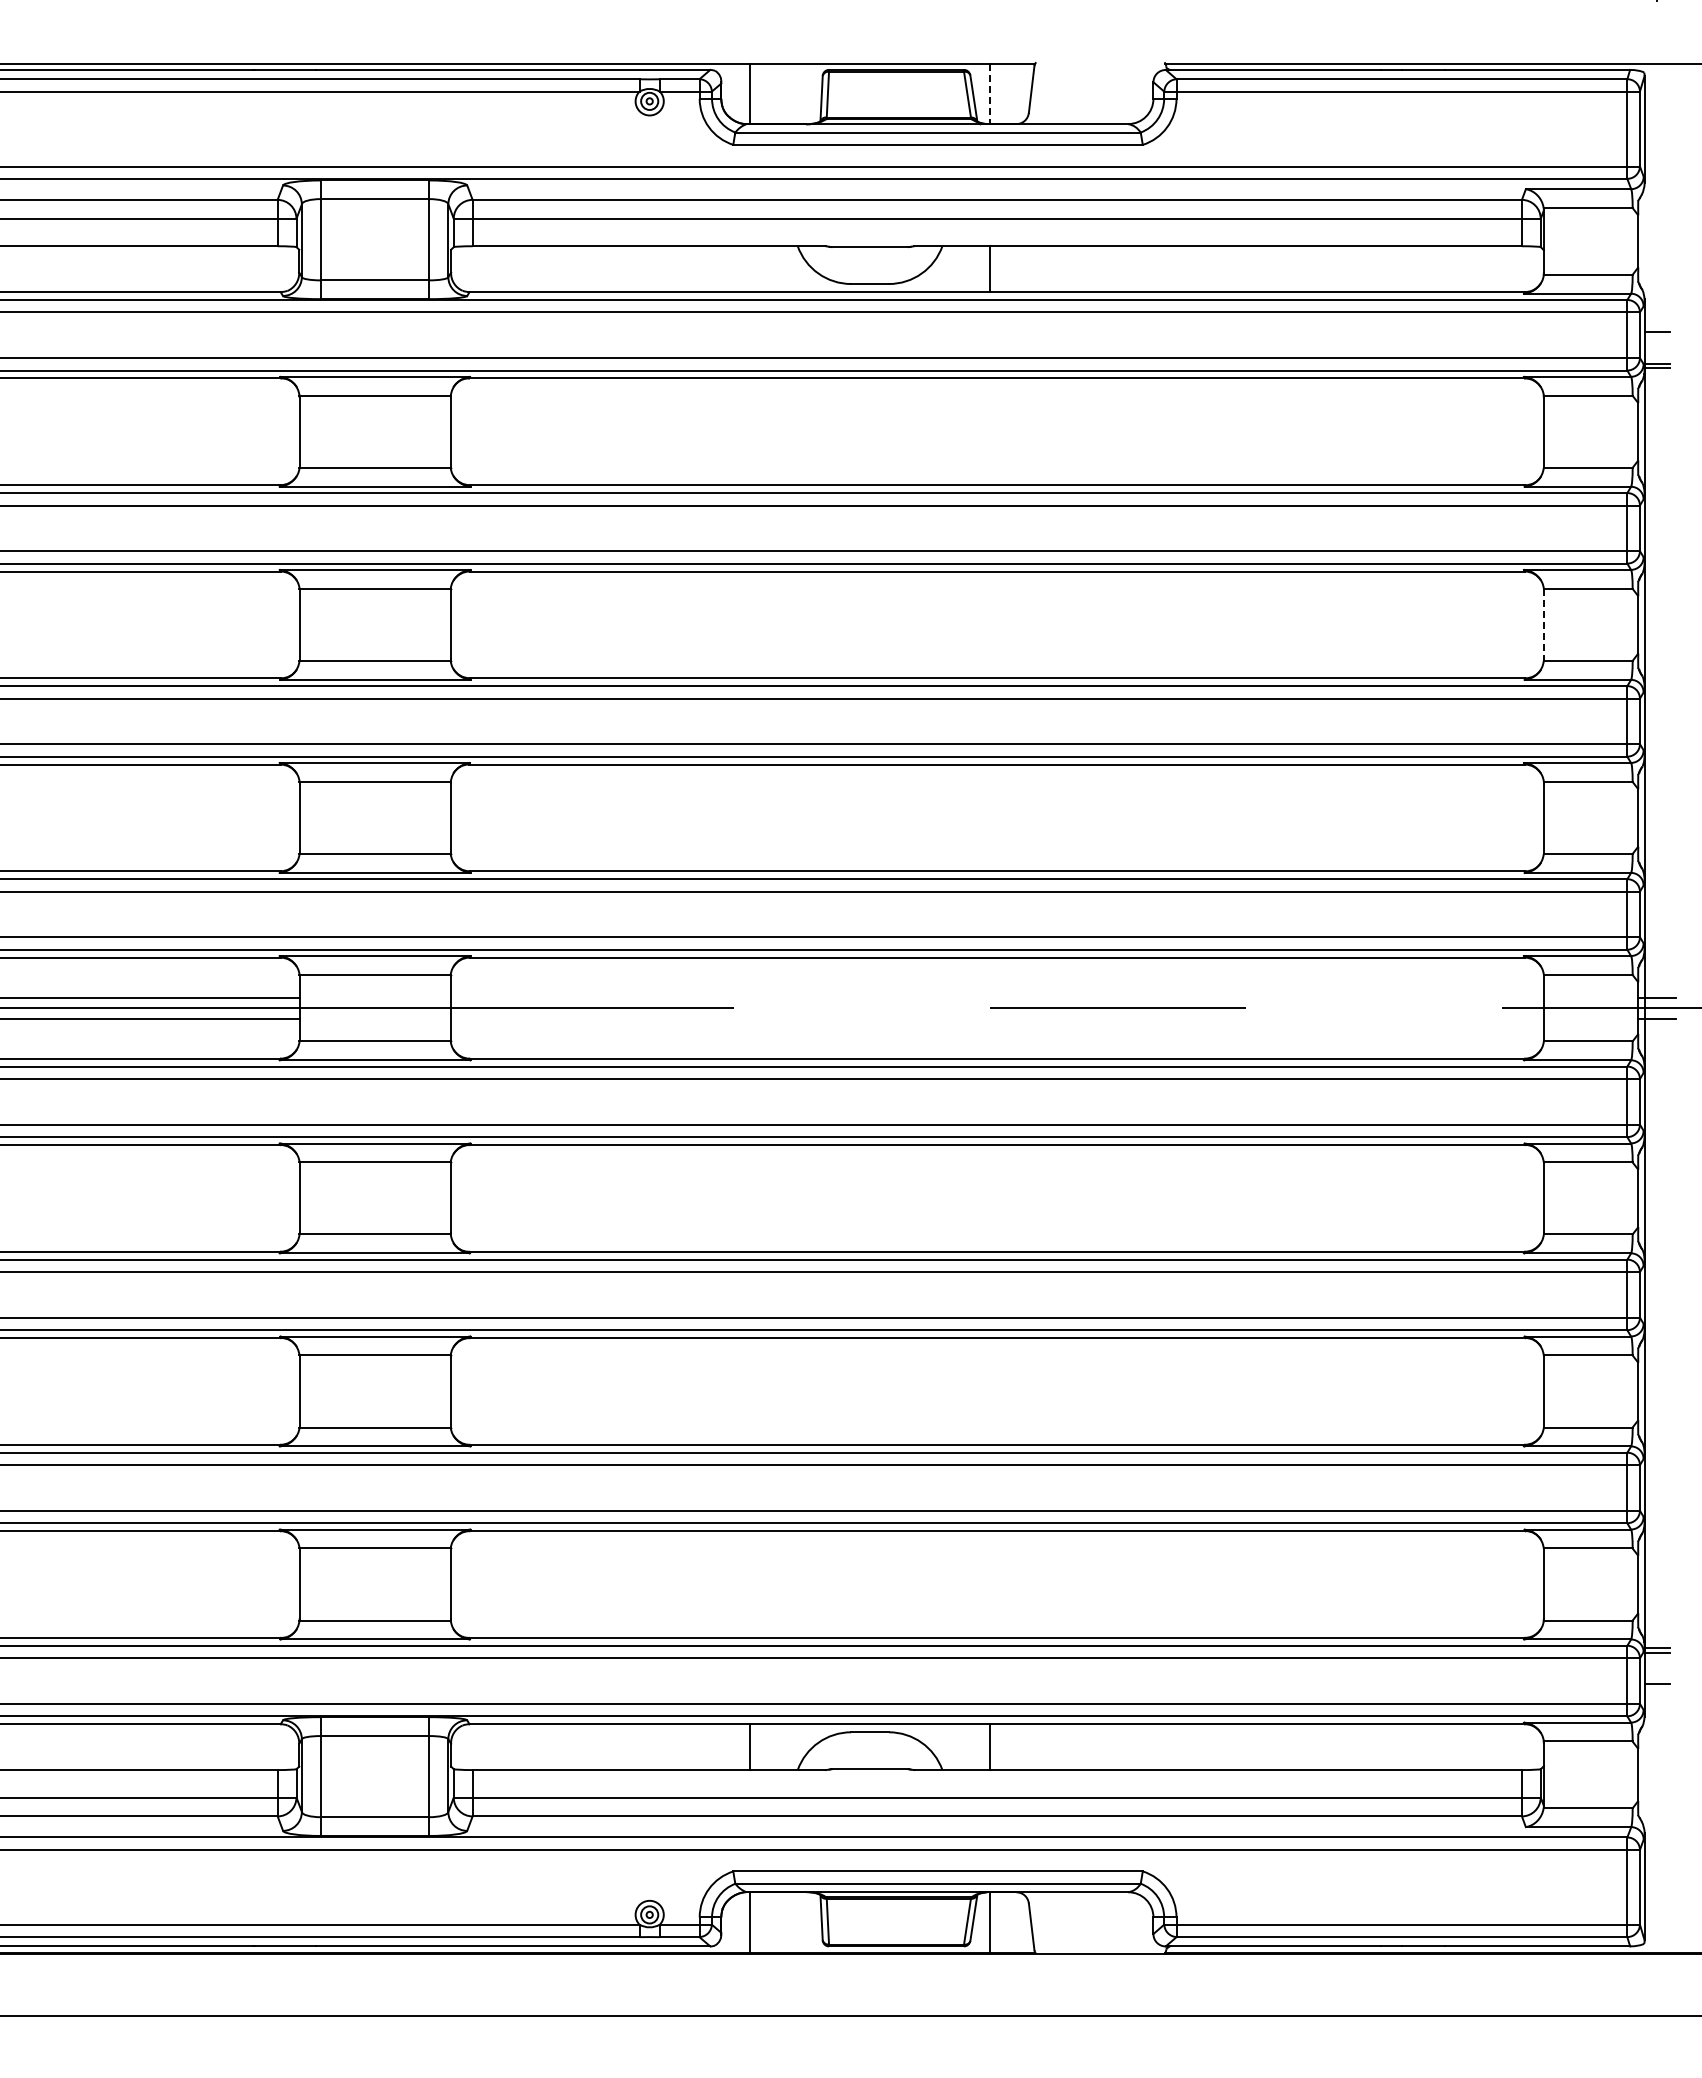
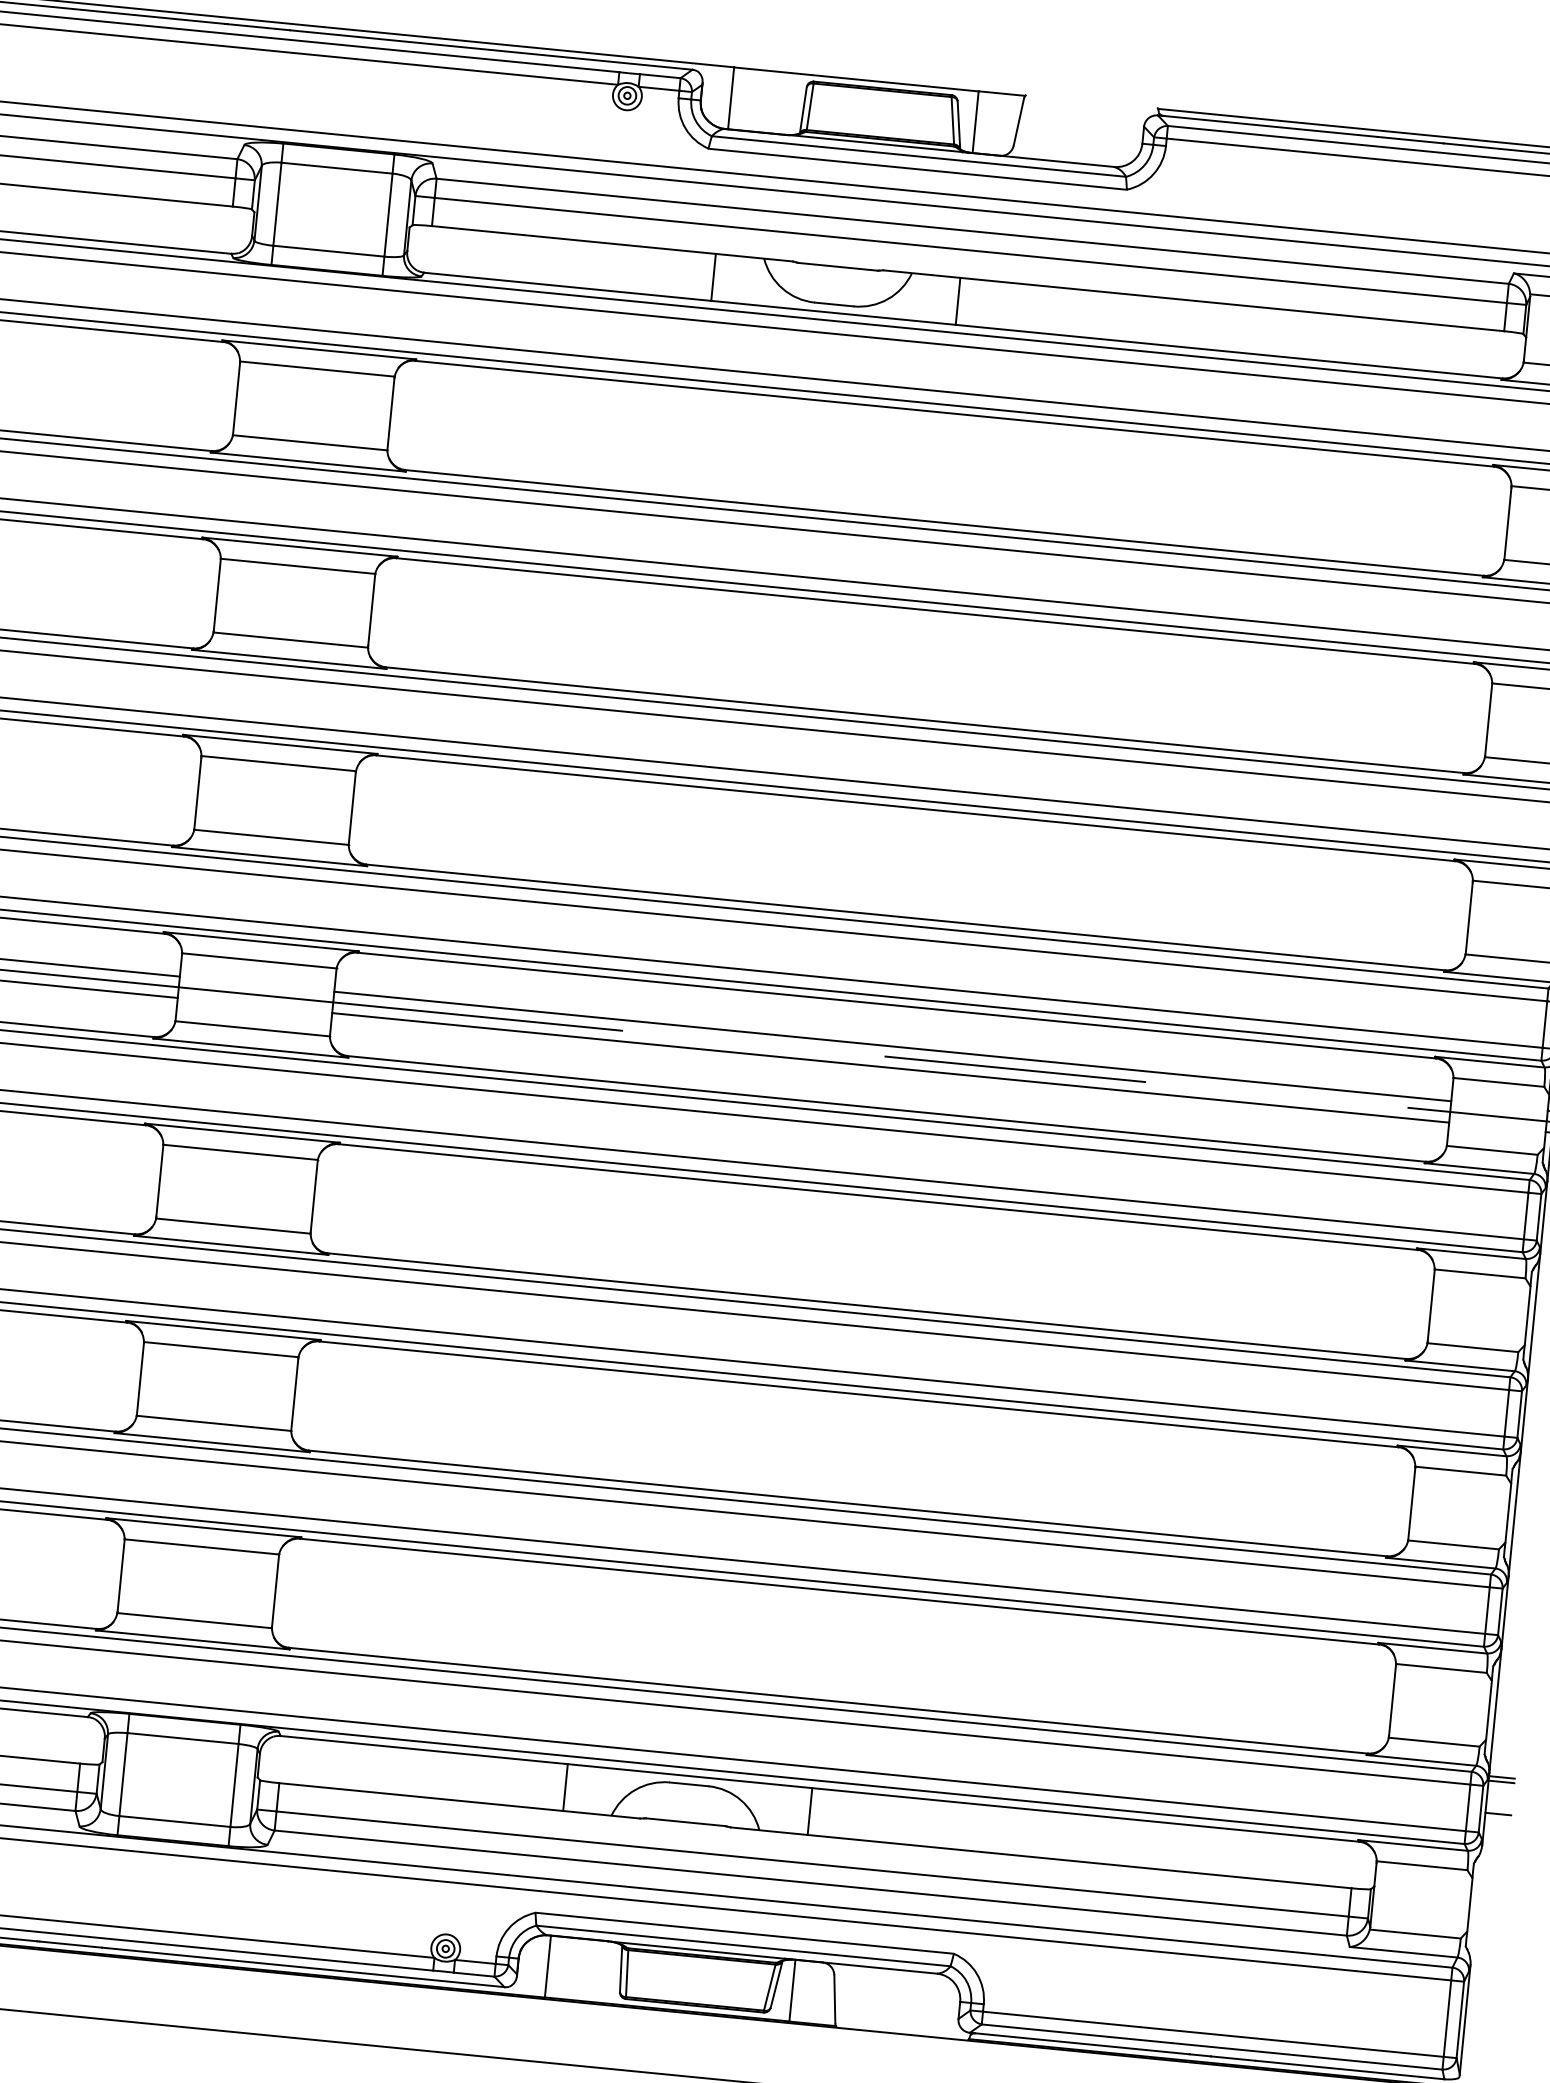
line: (989, 94) -> (975, 122), dashed -> solid
line: (750, 269) -> (713, 277), added
line: (1543, 624) -> (1488, 719), dashed -> solid
line: (996, 997) -> (892, 1046), added
line: (996, 1018) -> (889, 1067), added

